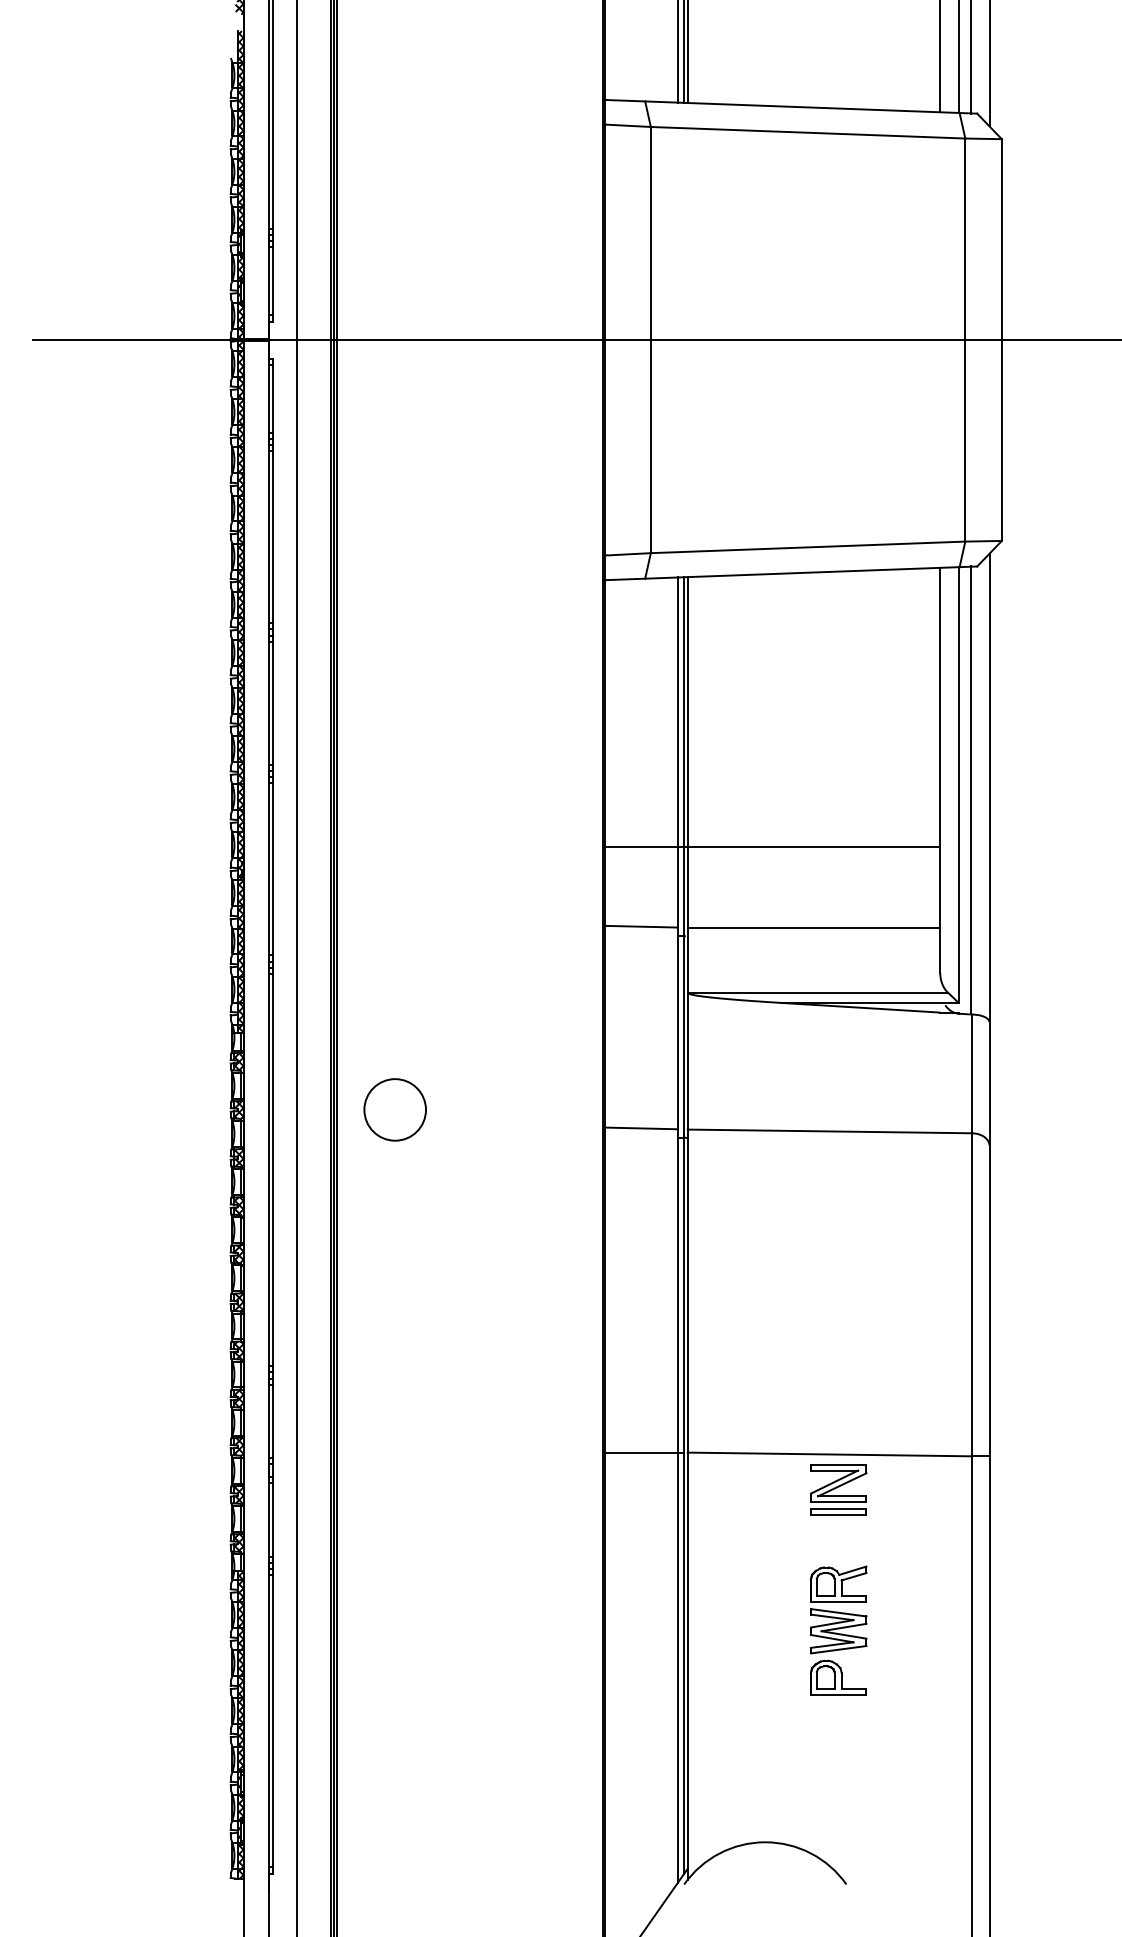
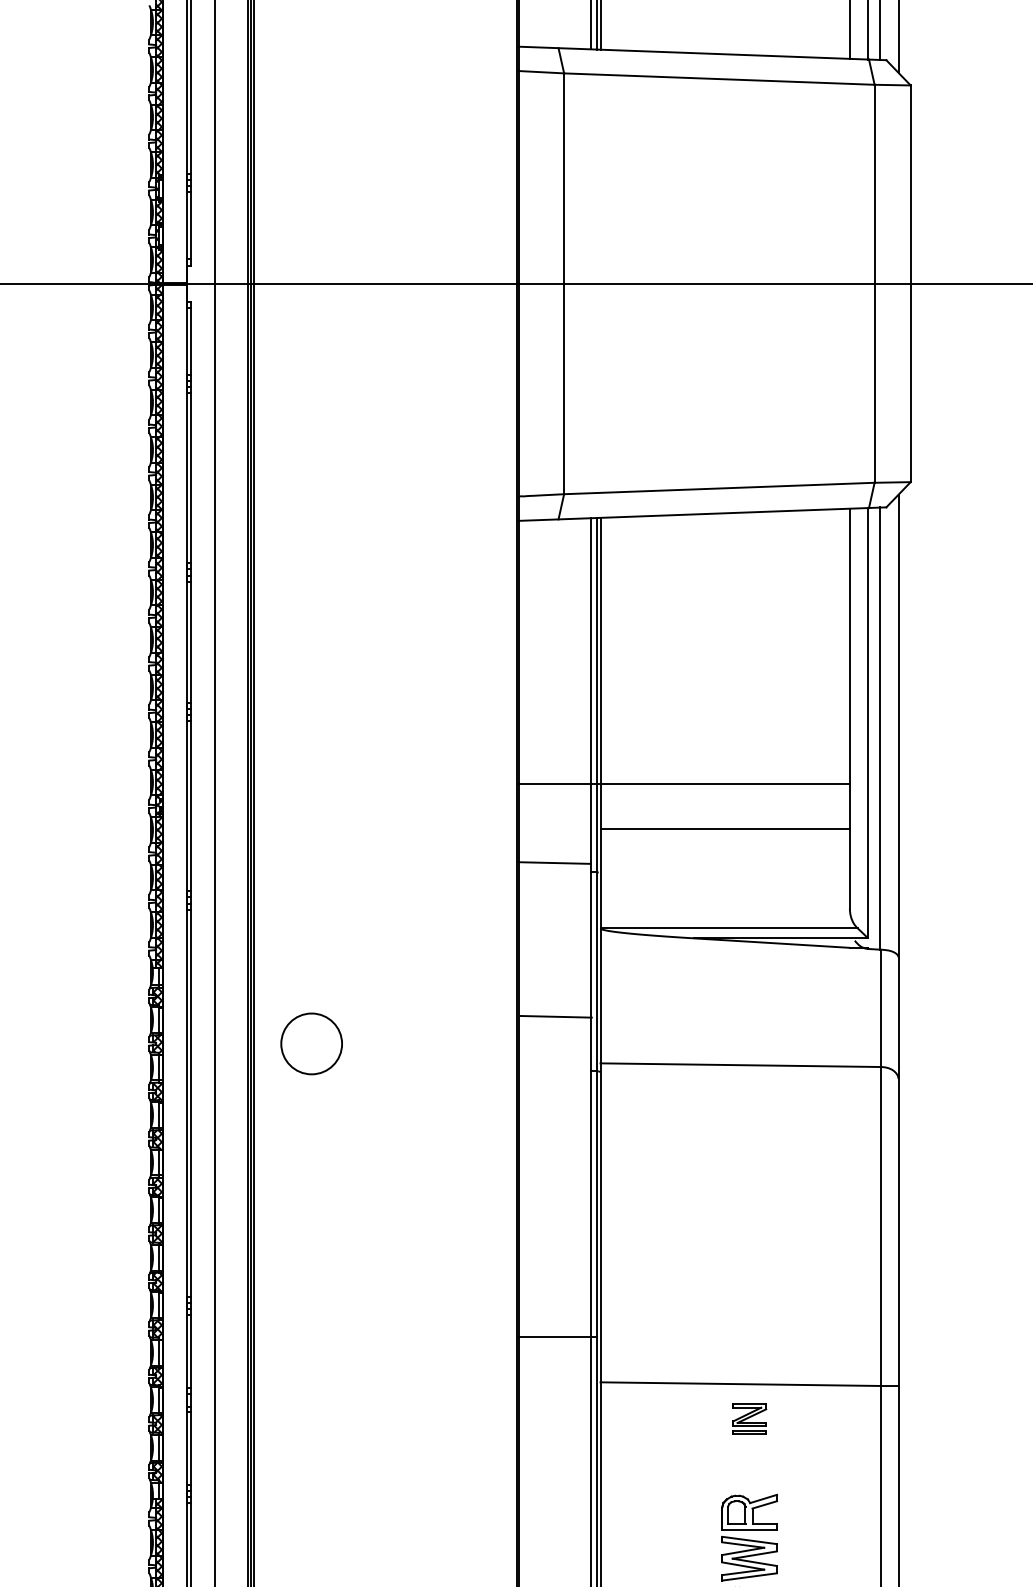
line: (813, 927) -> (724, 828), moved
line: (641, 1128) -> (555, 1016), moved
line: (644, 1452) -> (557, 1336), moved
part: (838, 1489) -> (749, 1418), size x0.6

